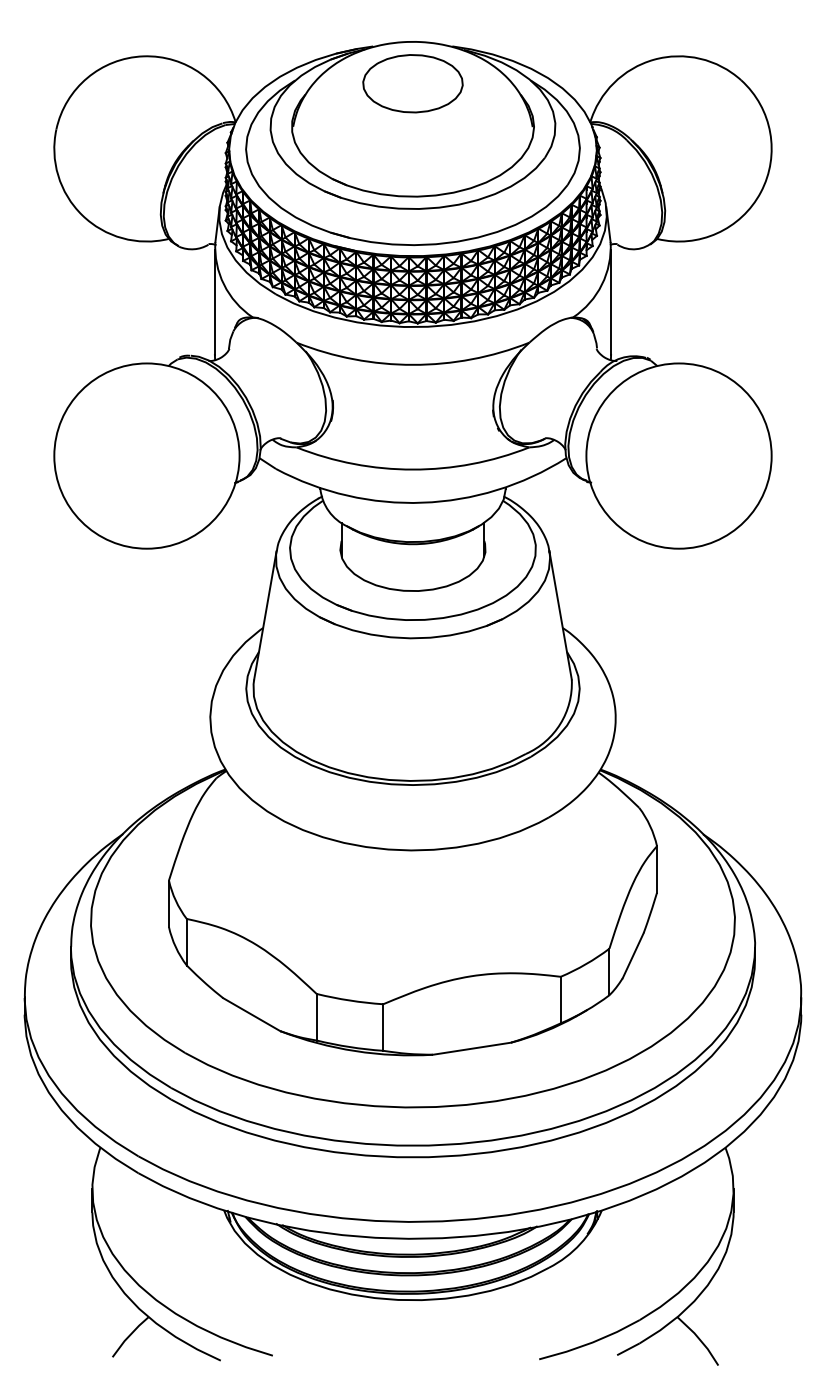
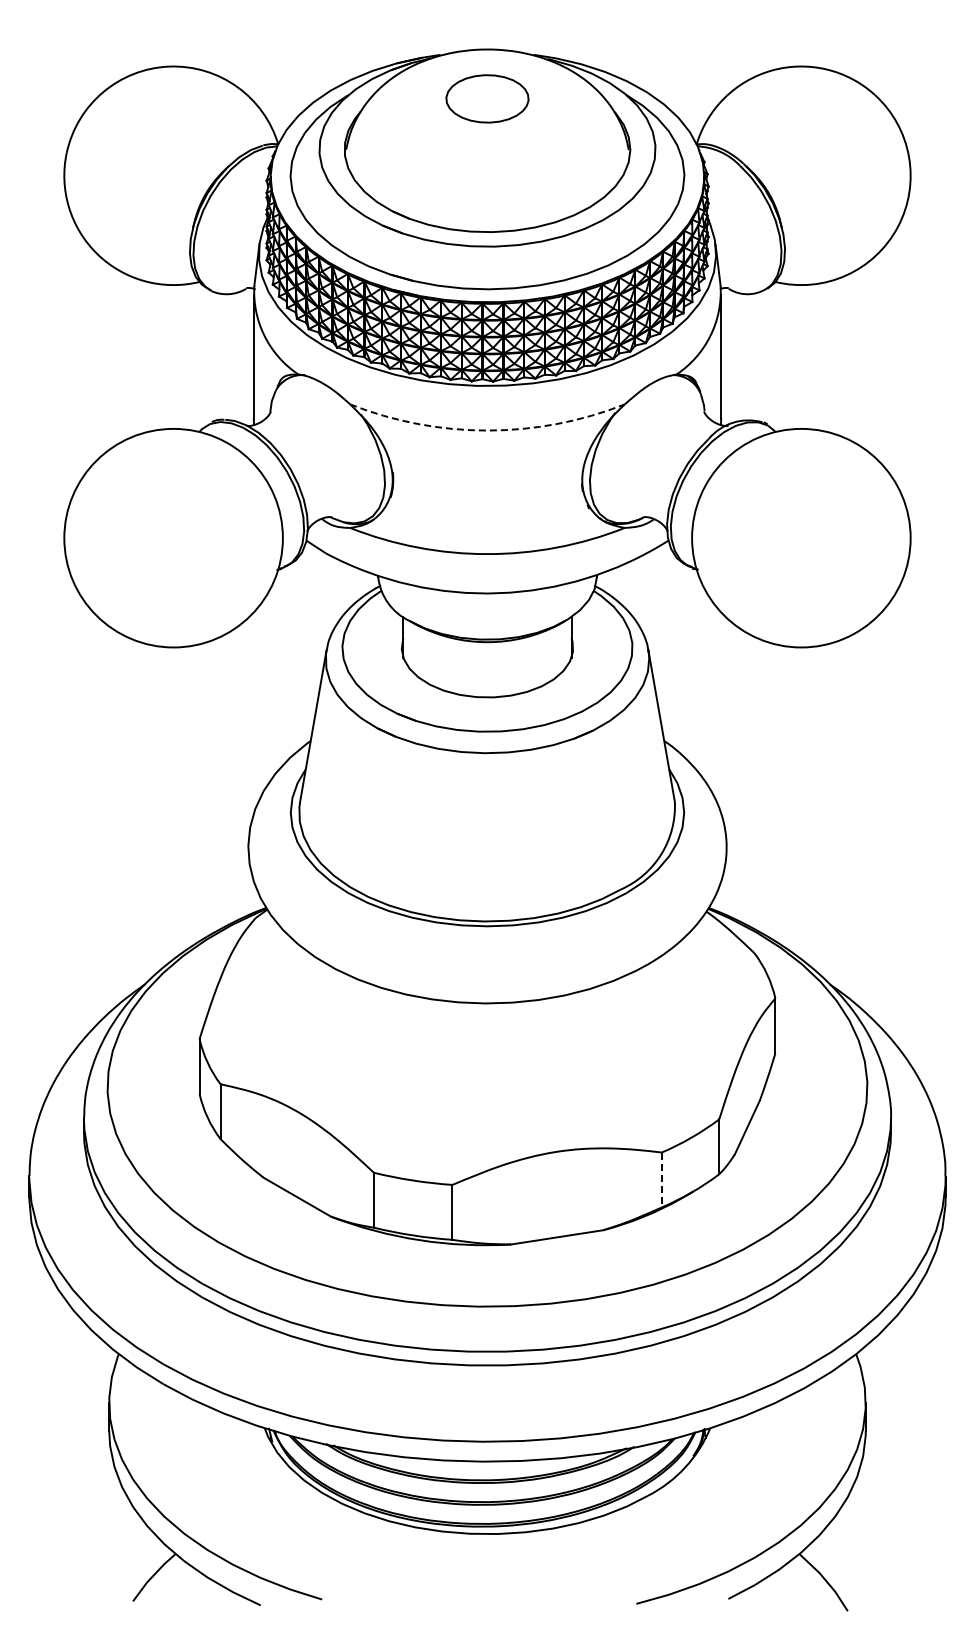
part: (413, 83) -> (487, 98), size x0.7
arc: (413, 364) -> (487, 430), solid -> dashed
line: (560, 1000) -> (661, 1180), solid -> dashed

